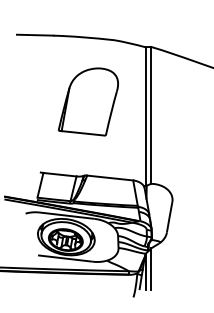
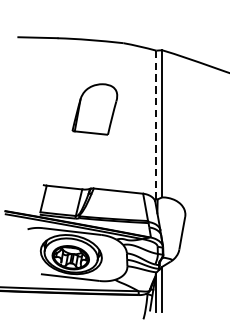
part: (87, 101) -> (94, 108), size x0.7
line: (145, 117) -> (156, 126), solid -> dashed

